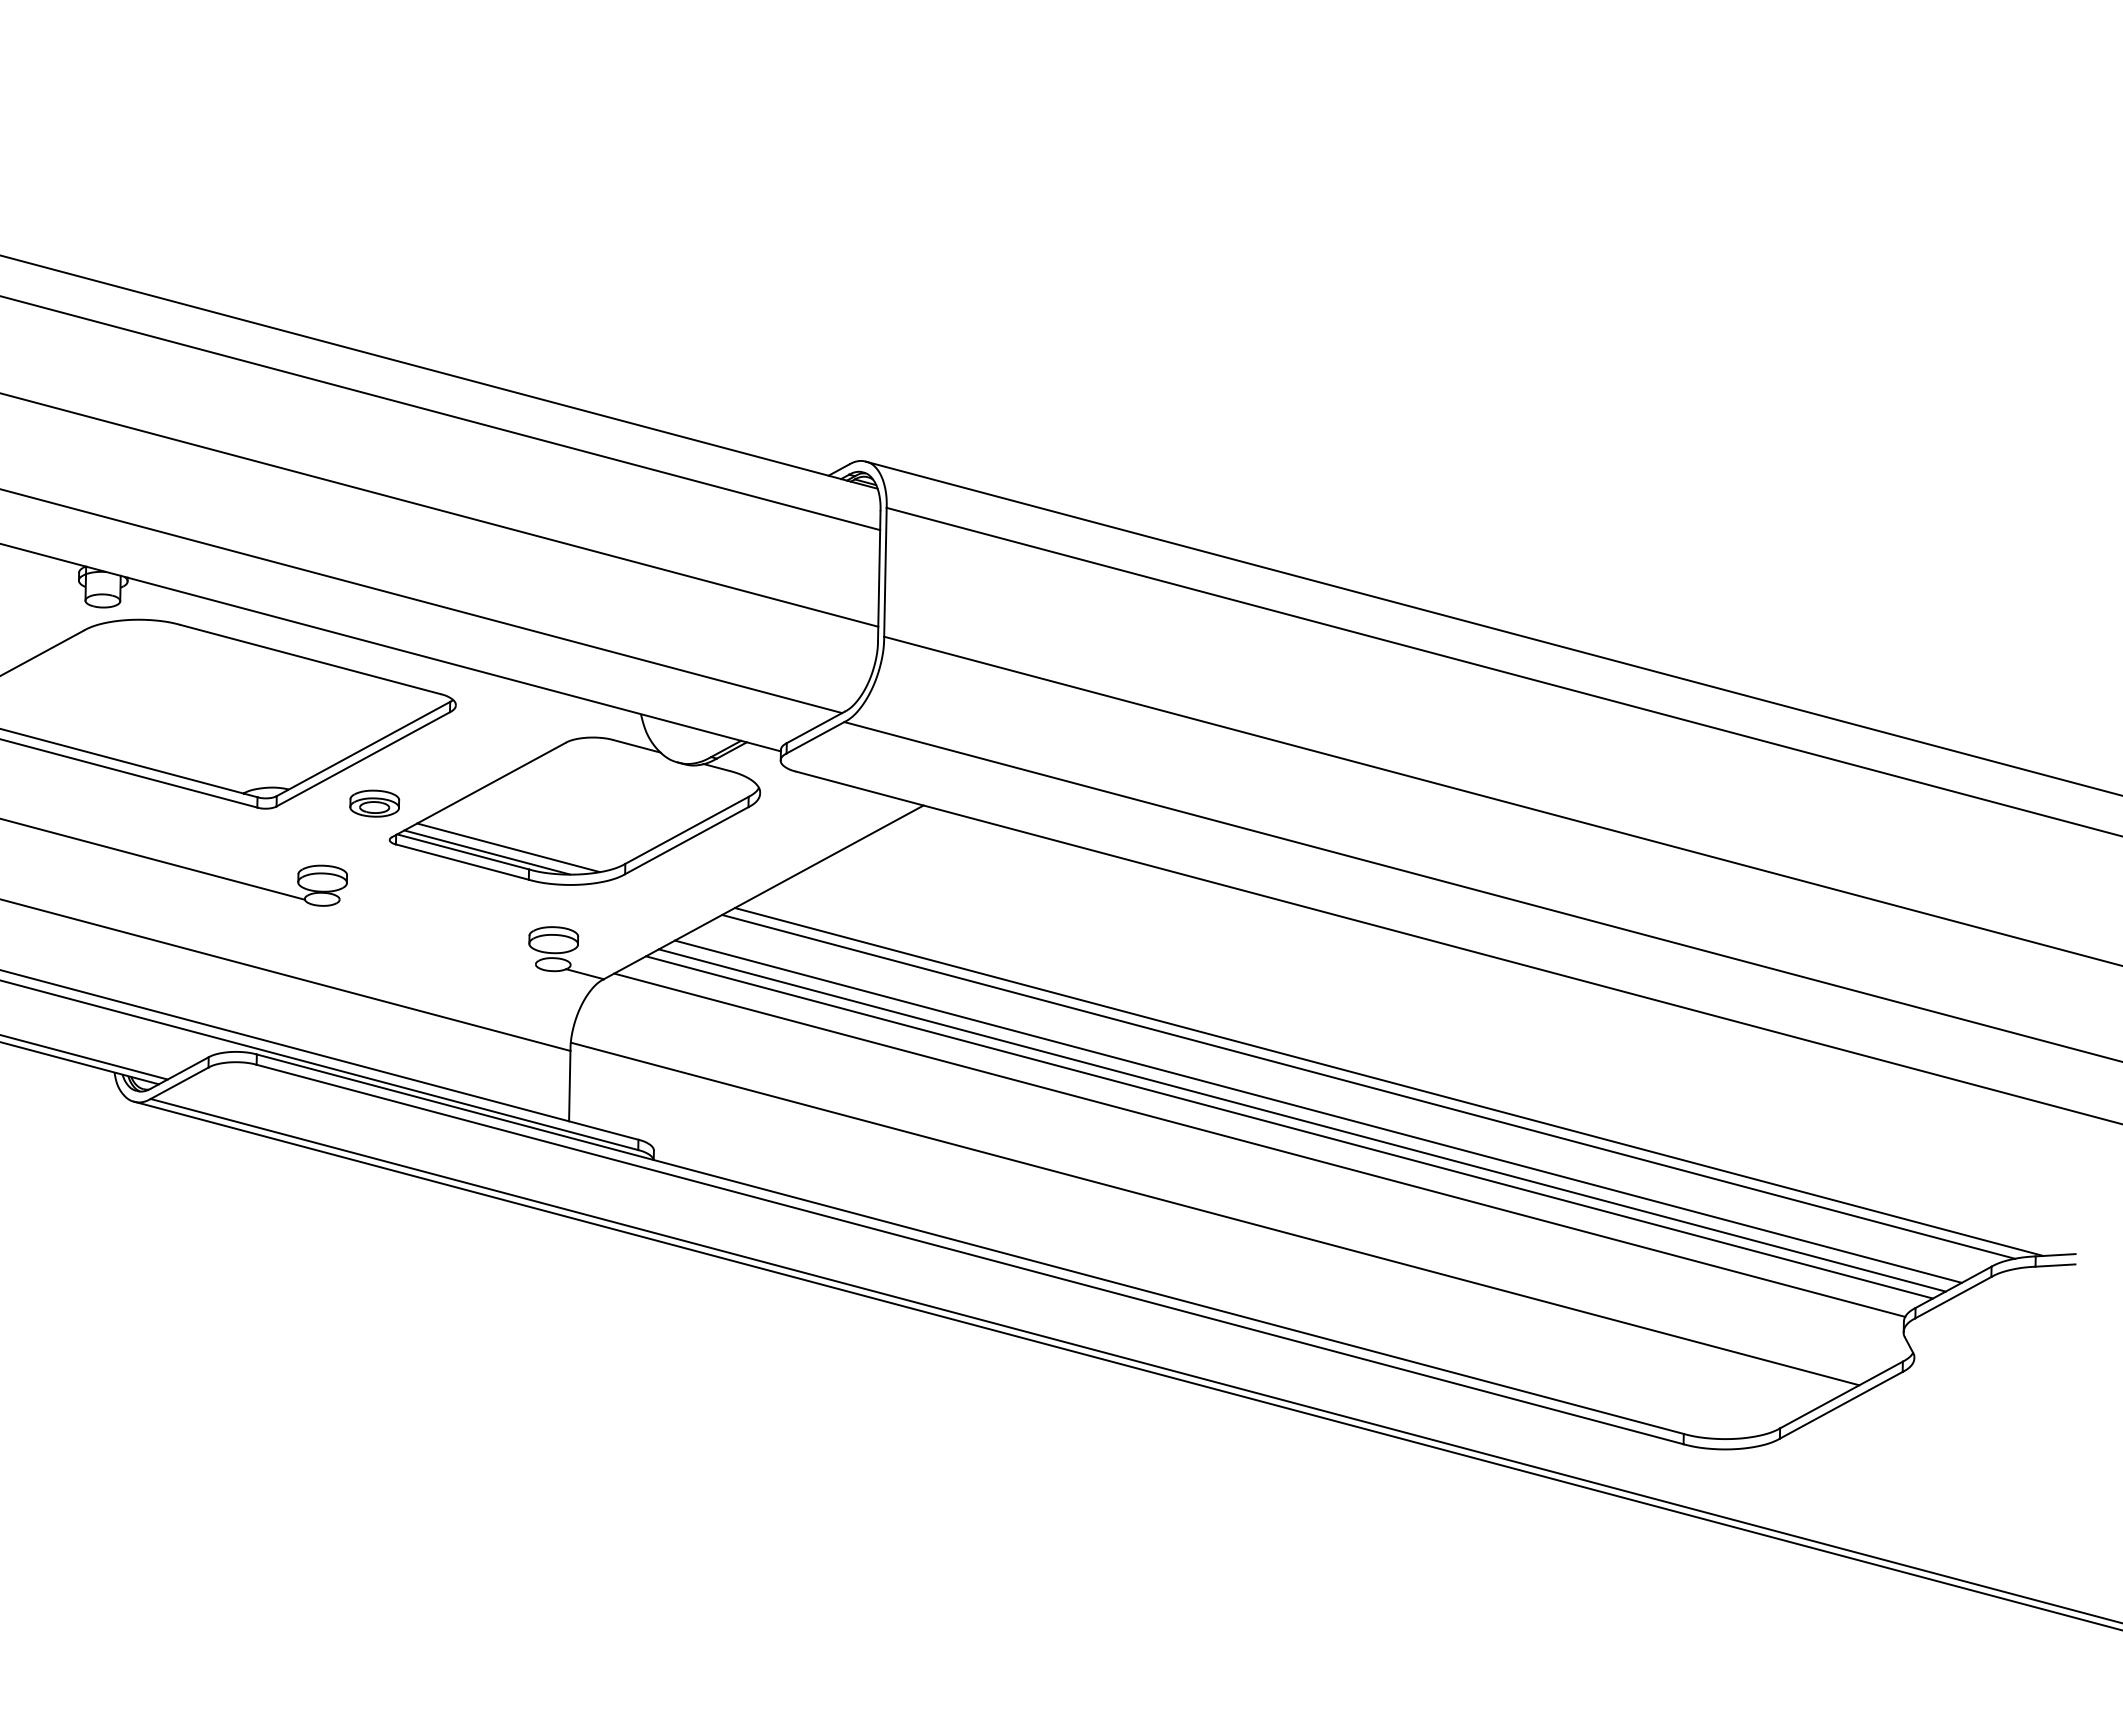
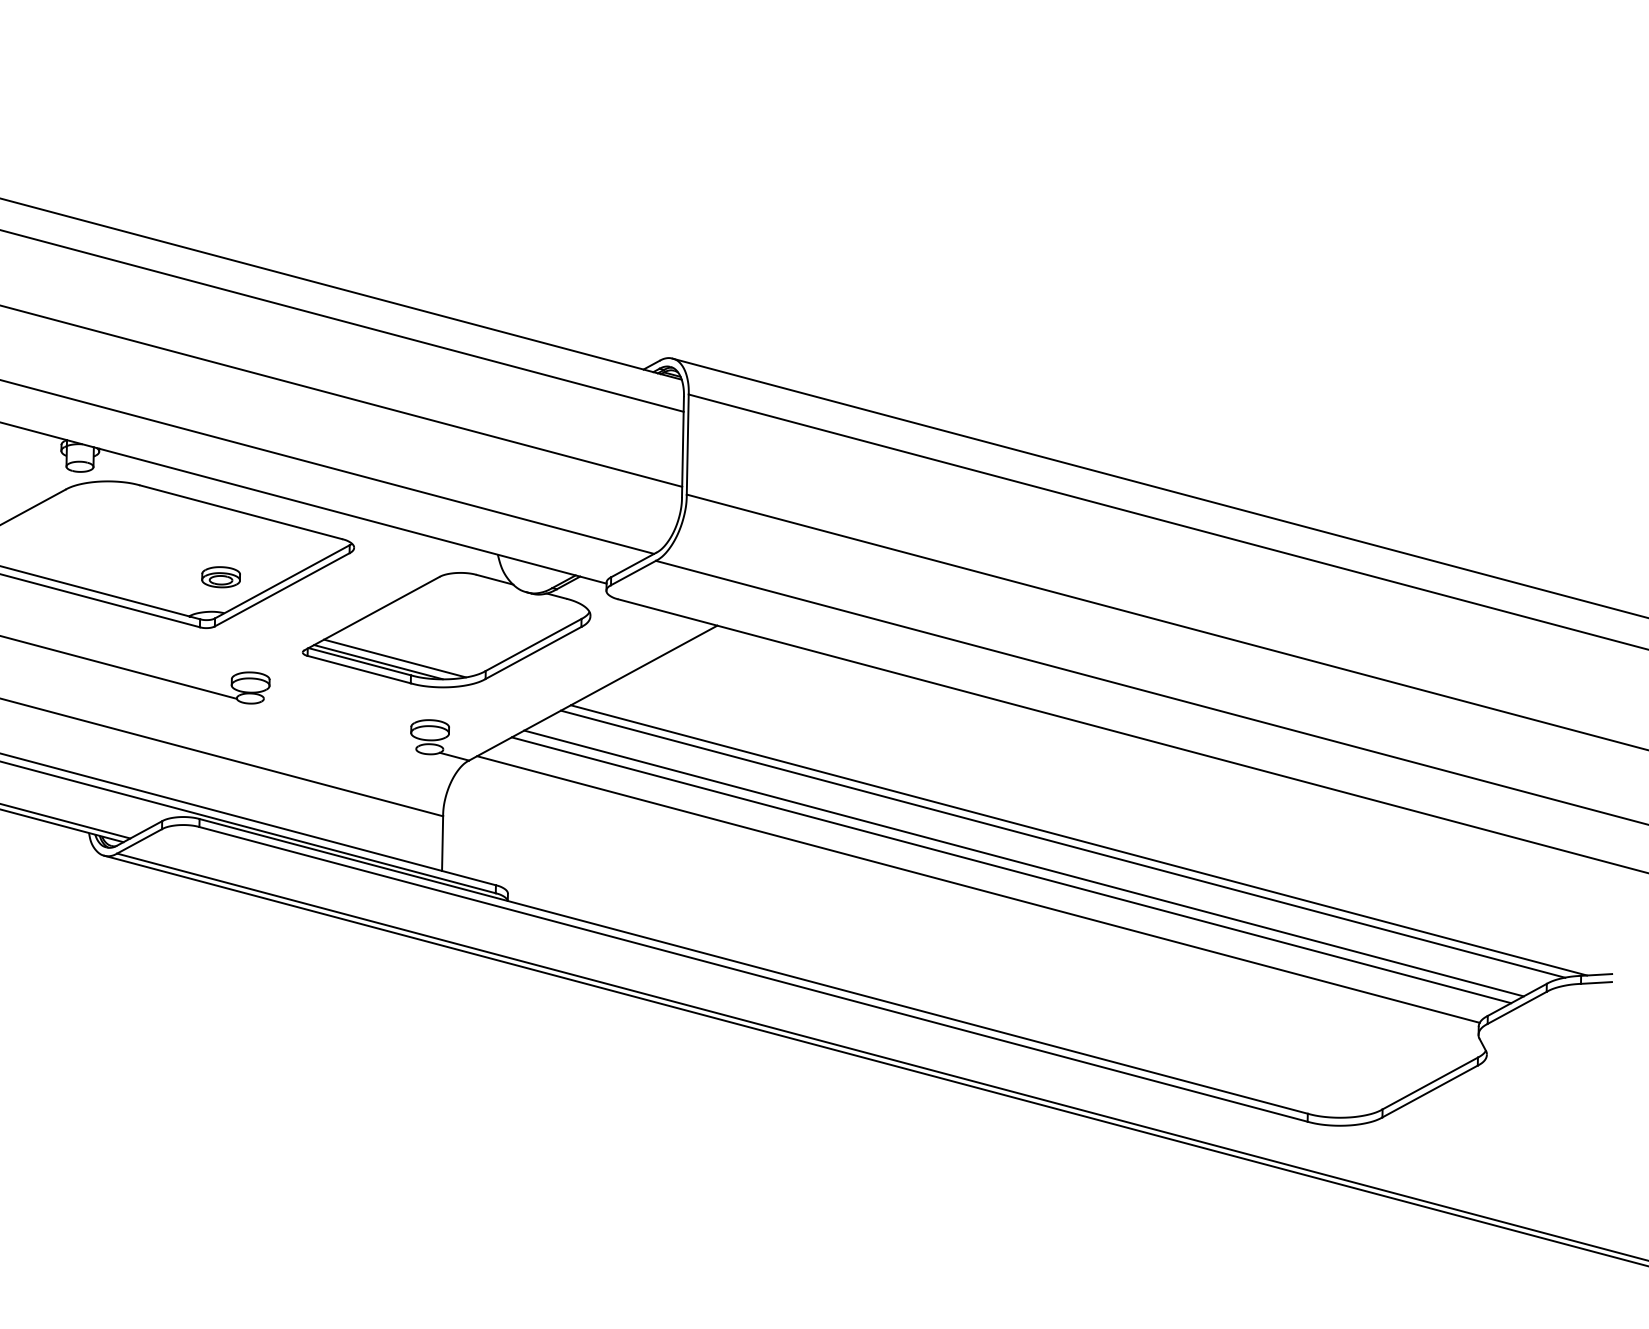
part: (373, 803) -> (220, 577), moved
line: (1289, 1127) -> (1001, 875), removed
line: (1214, 1213) -> (943, 942), removed

